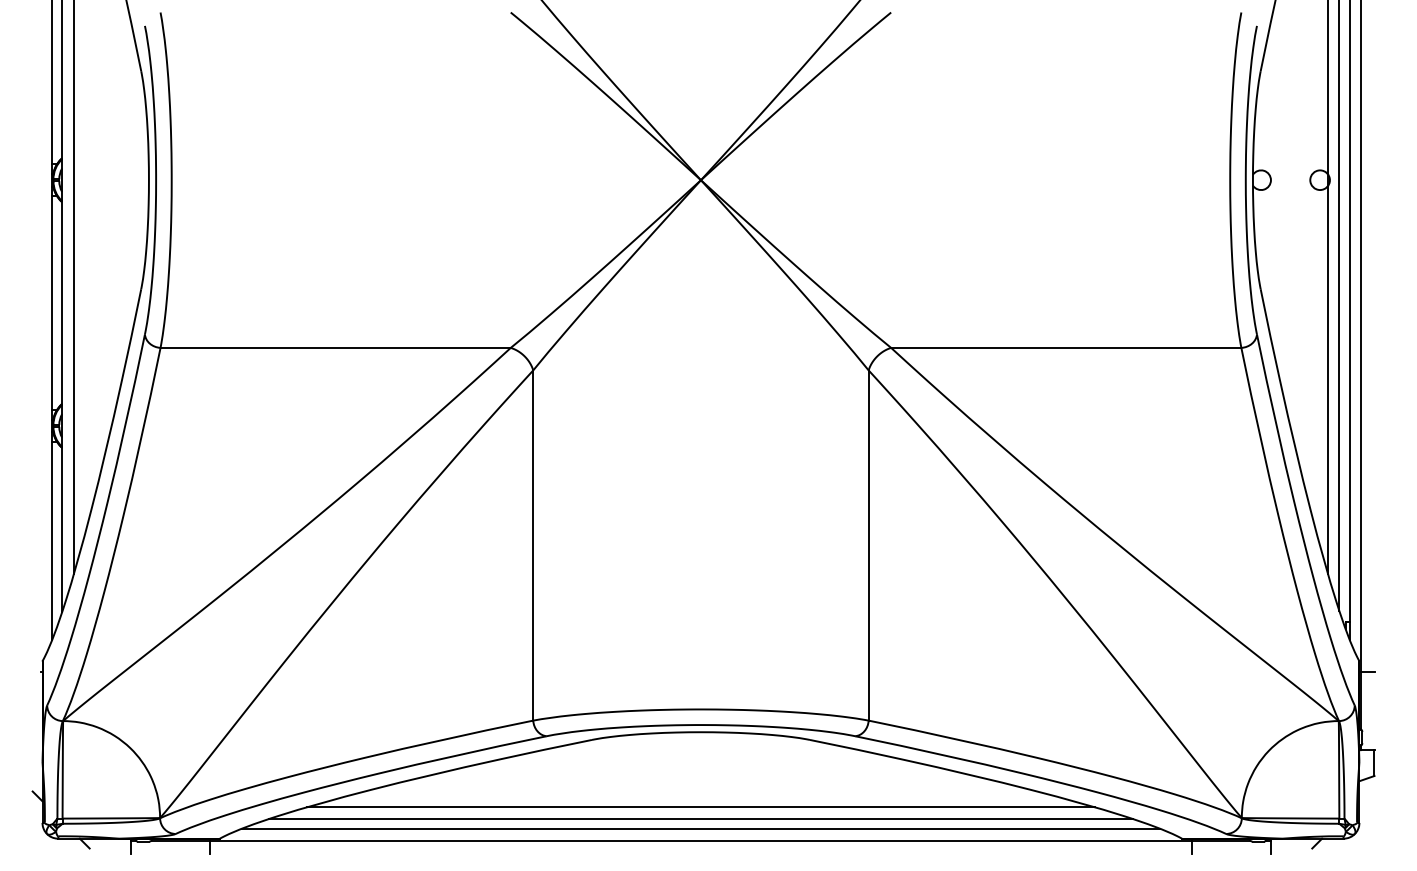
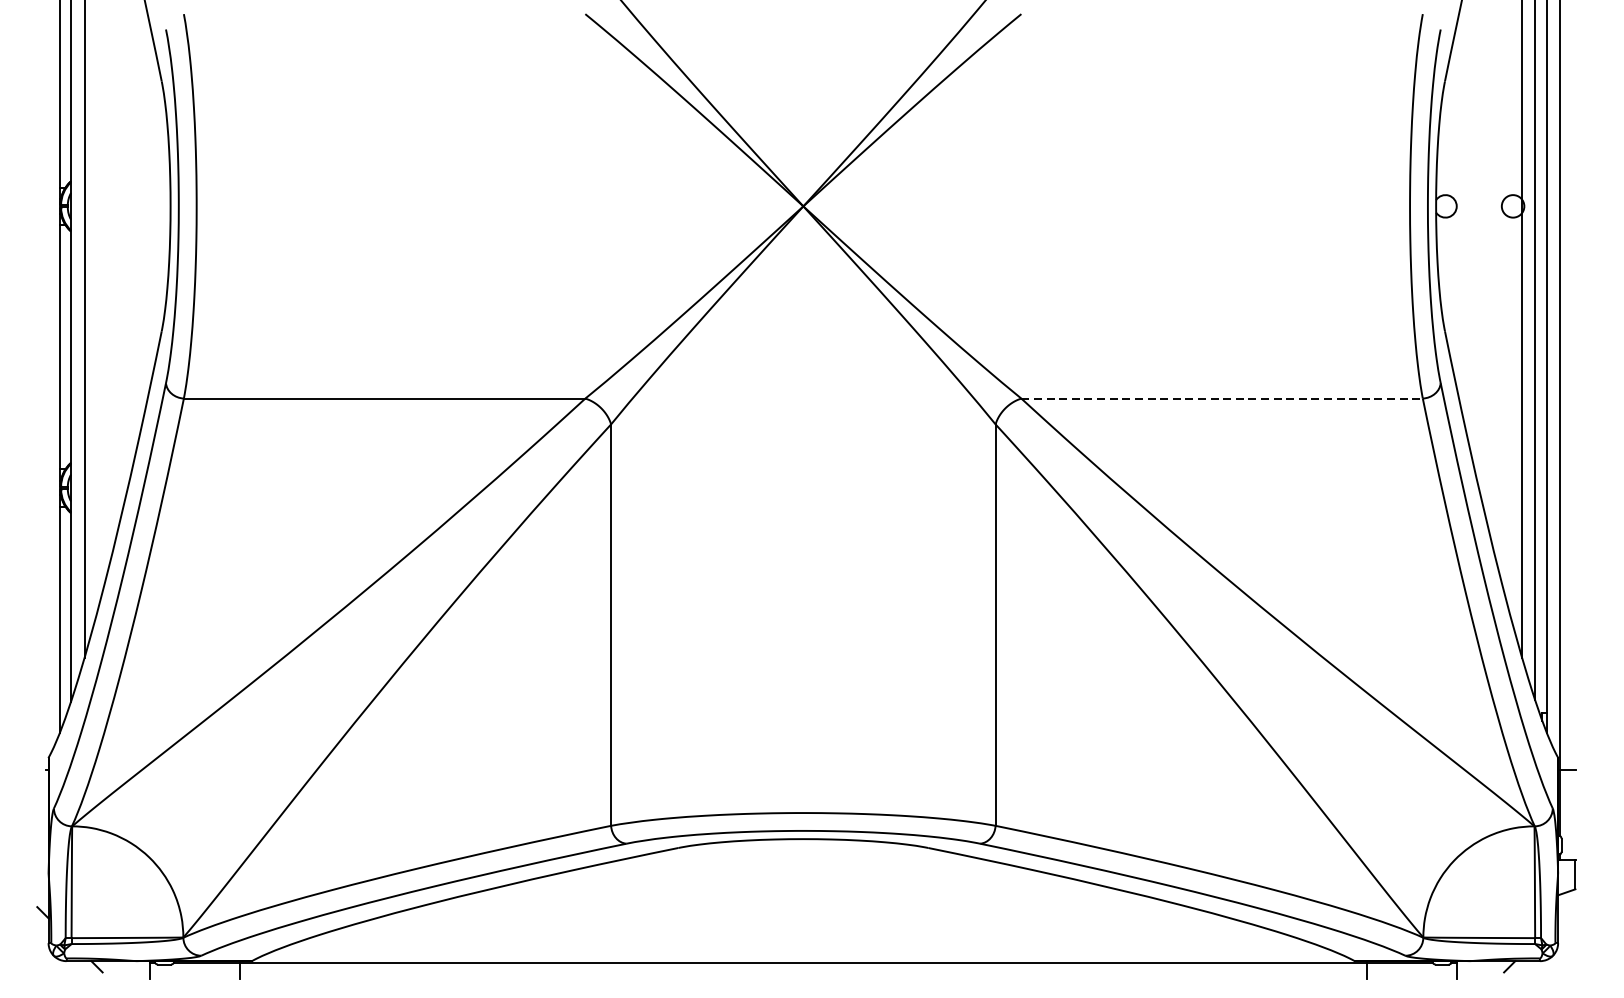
line: (1066, 347) -> (1222, 398), solid -> dashed
line: (700, 807) -> (802, 925), removed
line: (700, 819) -> (802, 939), removed
line: (700, 828) -> (802, 949), removed

